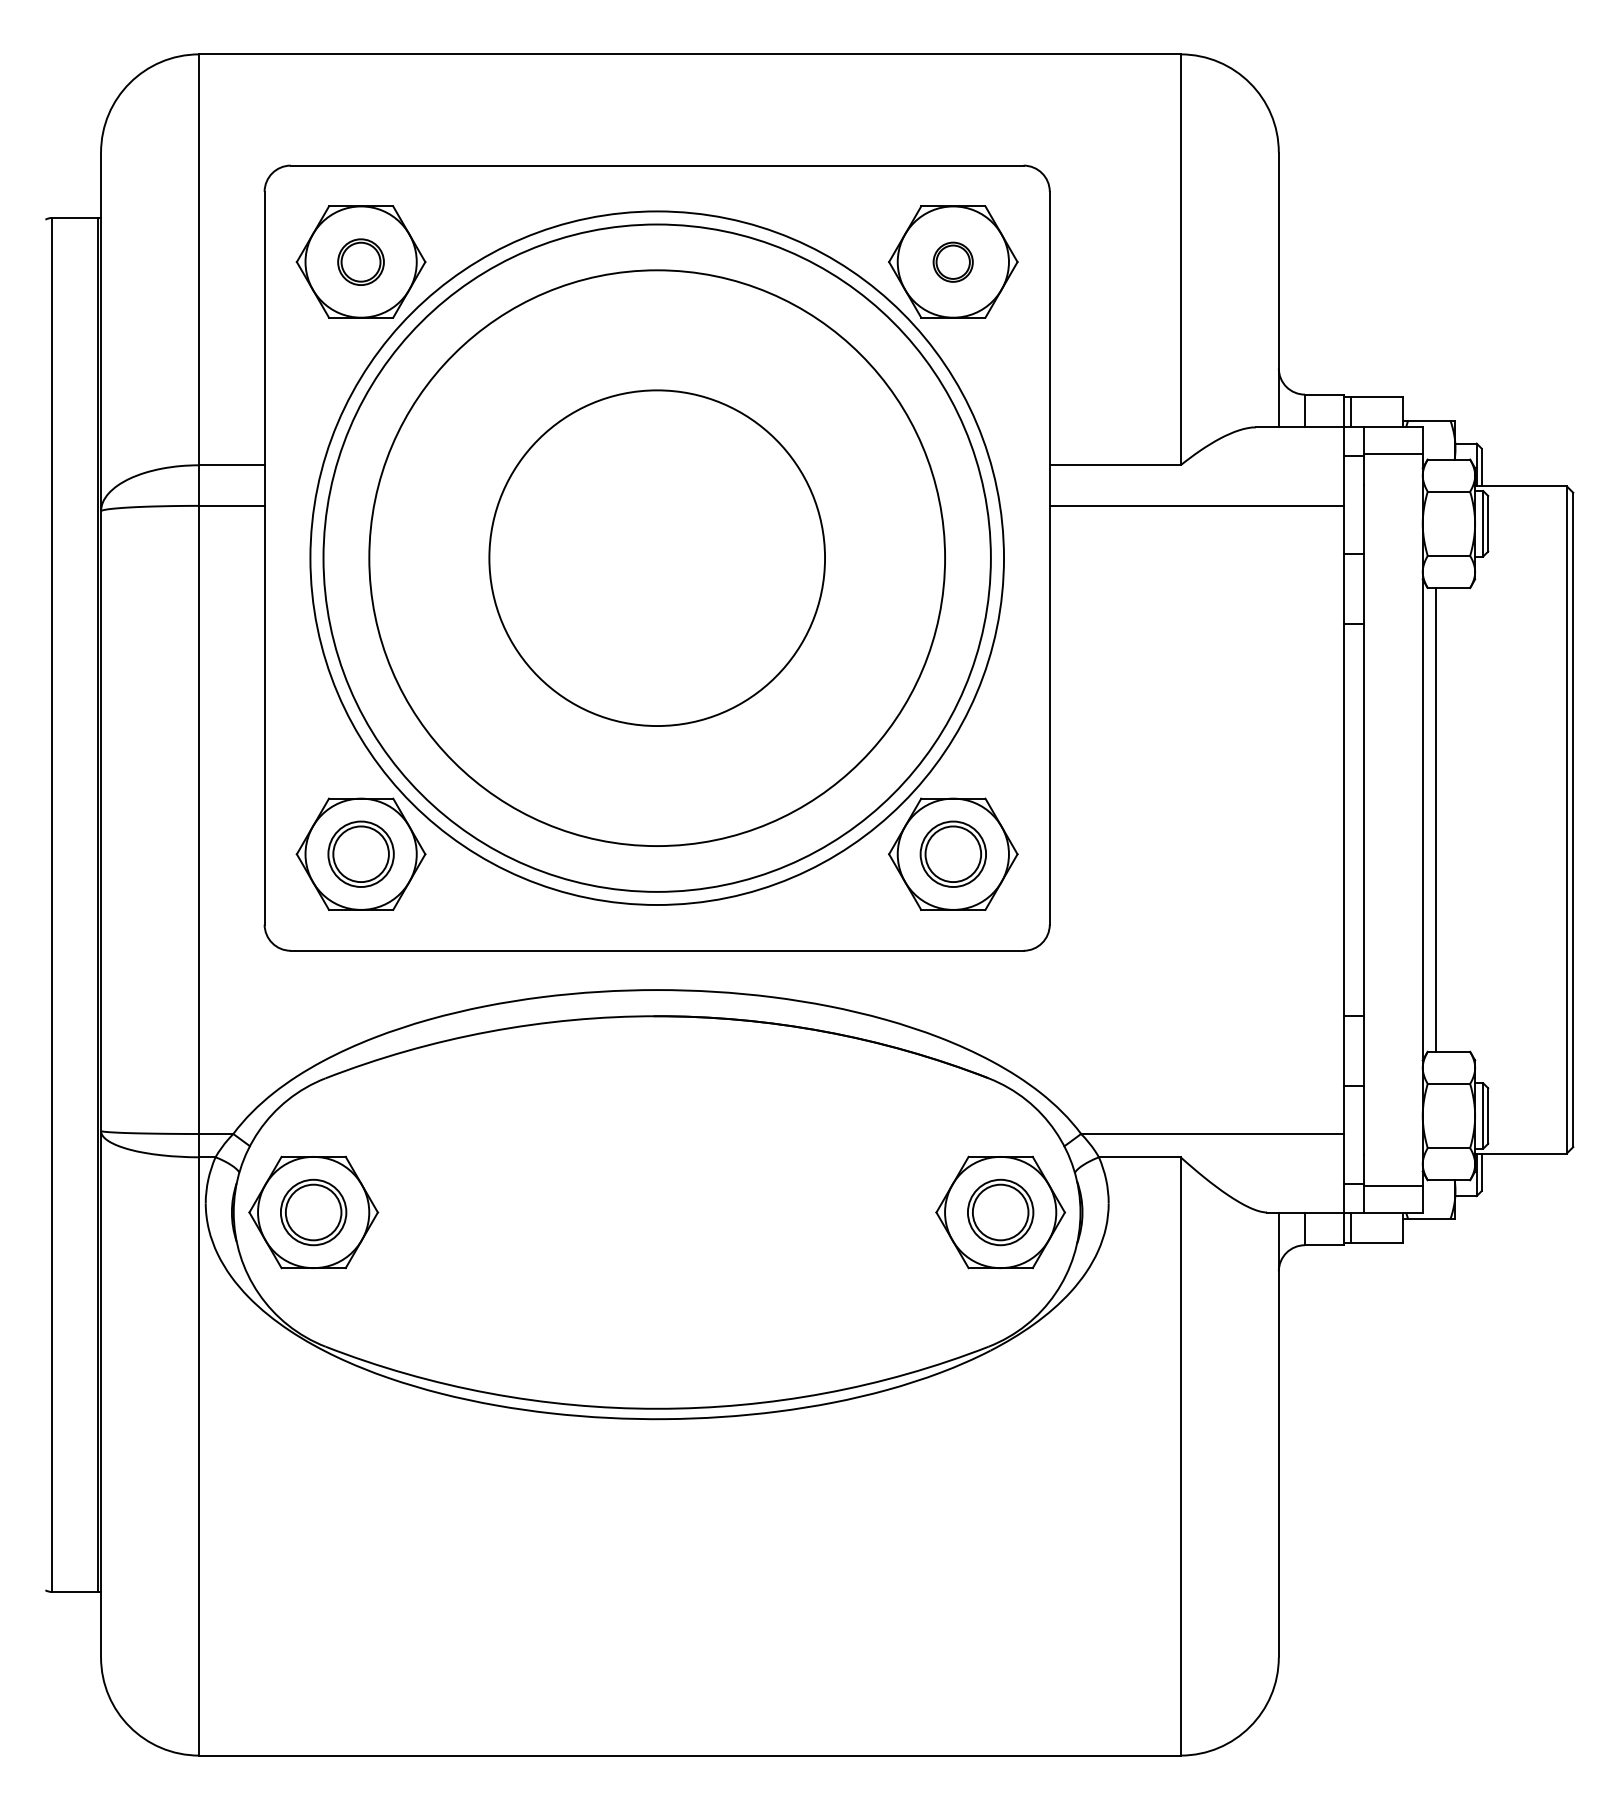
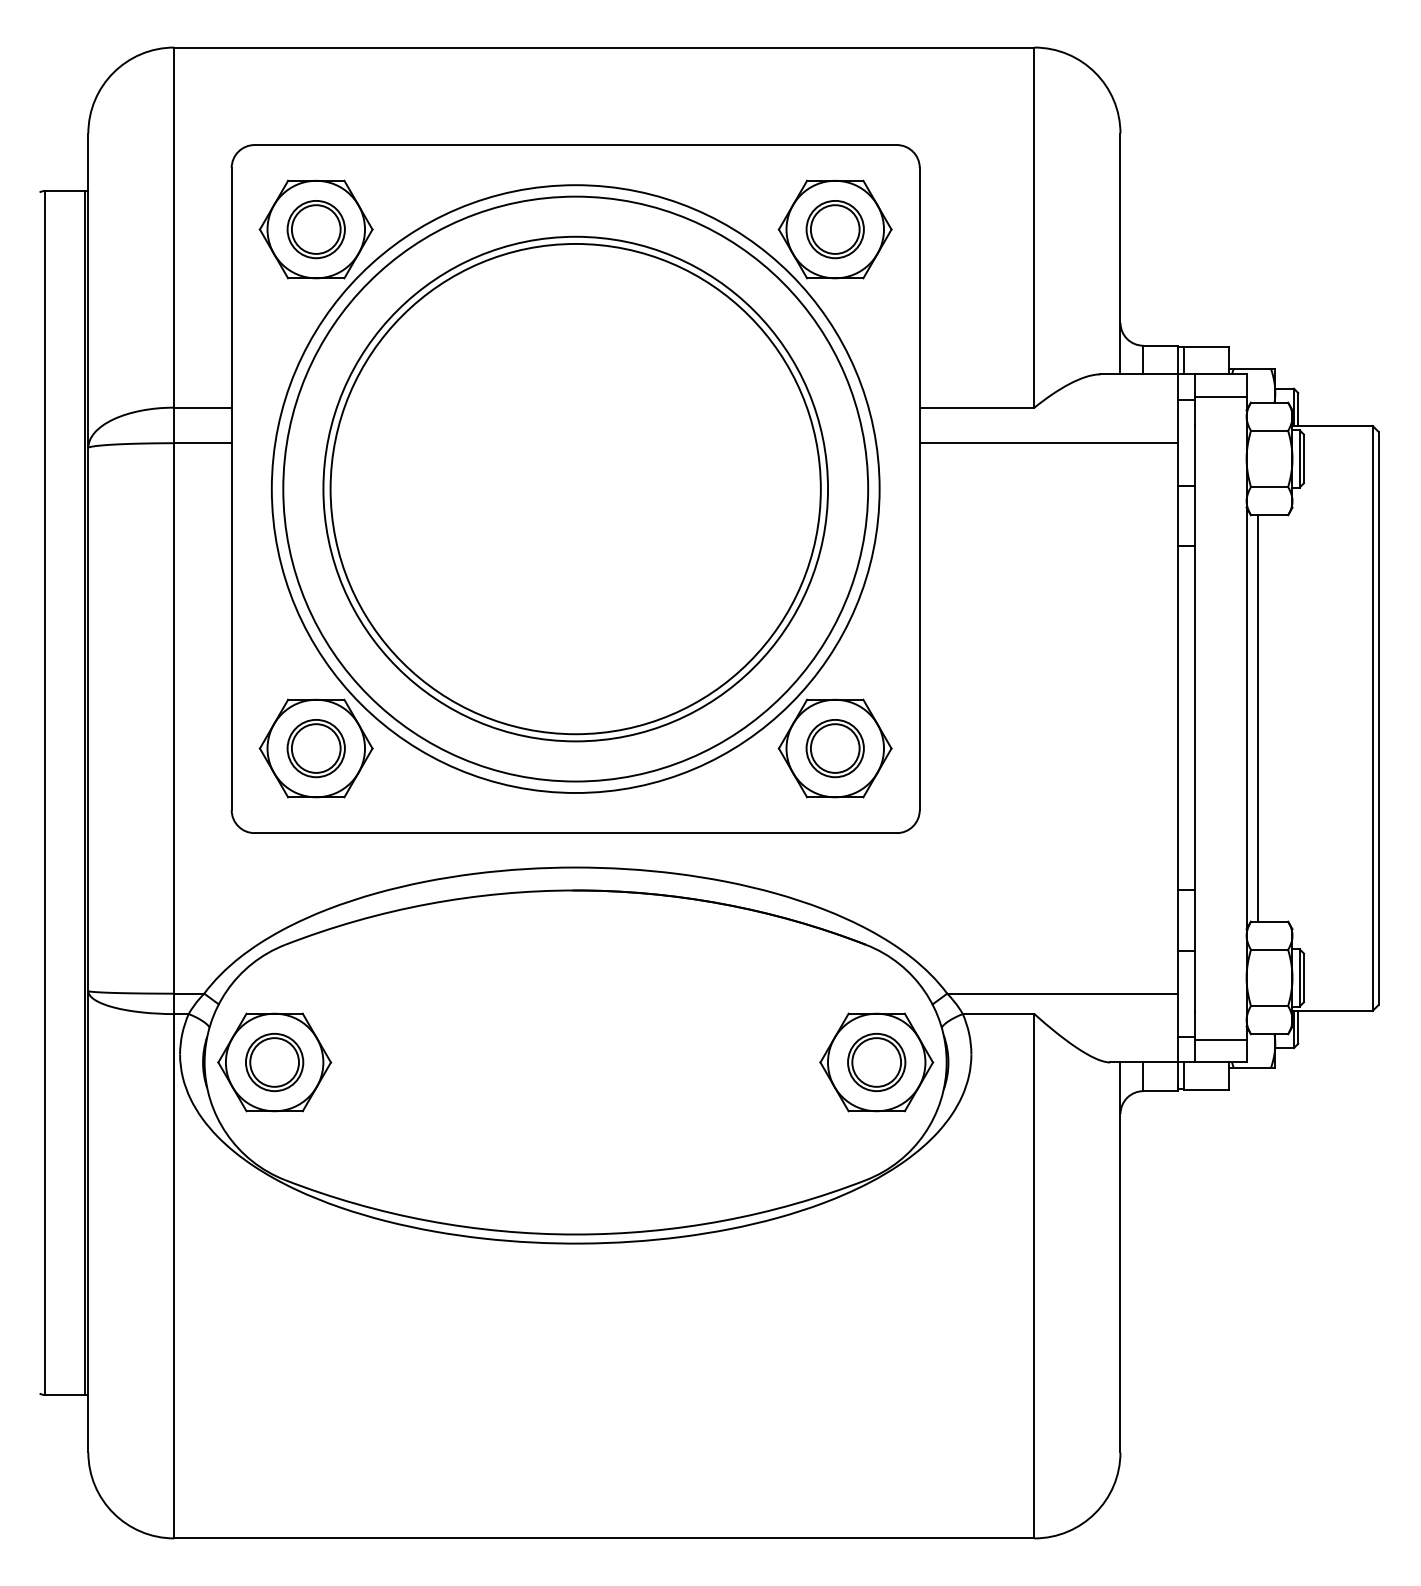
part: (360, 261) -> (315, 229), size x1.43
part: (952, 261) -> (834, 229), size x1.67
circle: (656, 557) -> (575, 488), size x1.67

